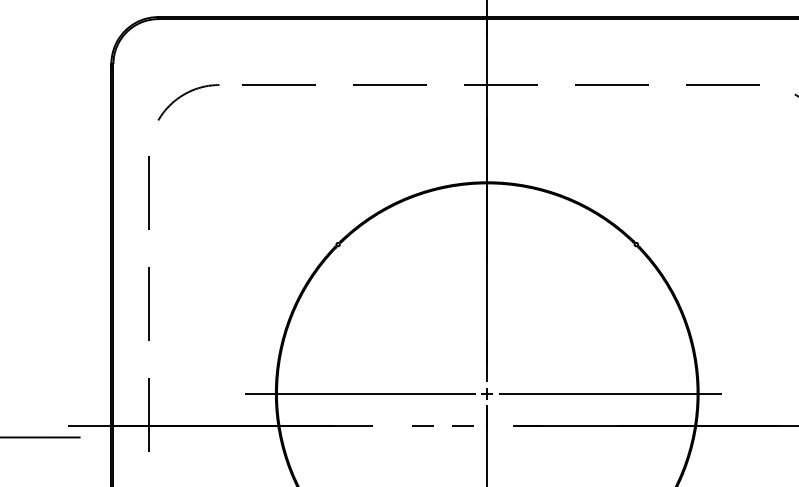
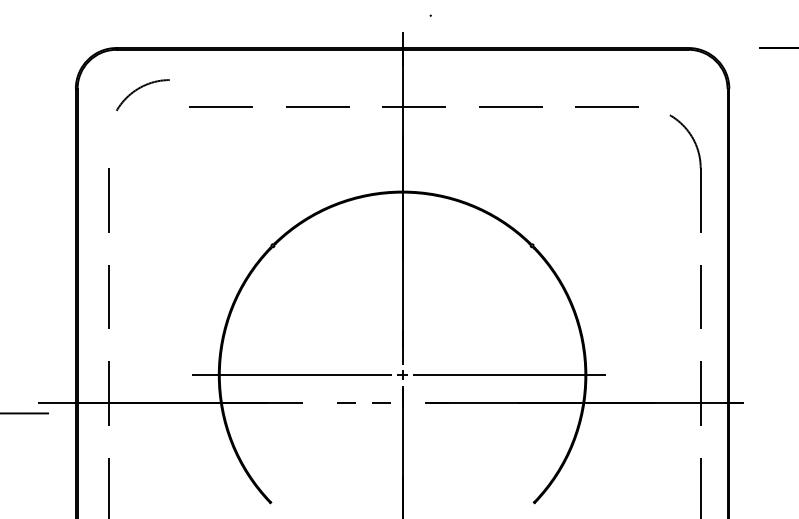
arc: (184, 95) -> (139, 89), moved

